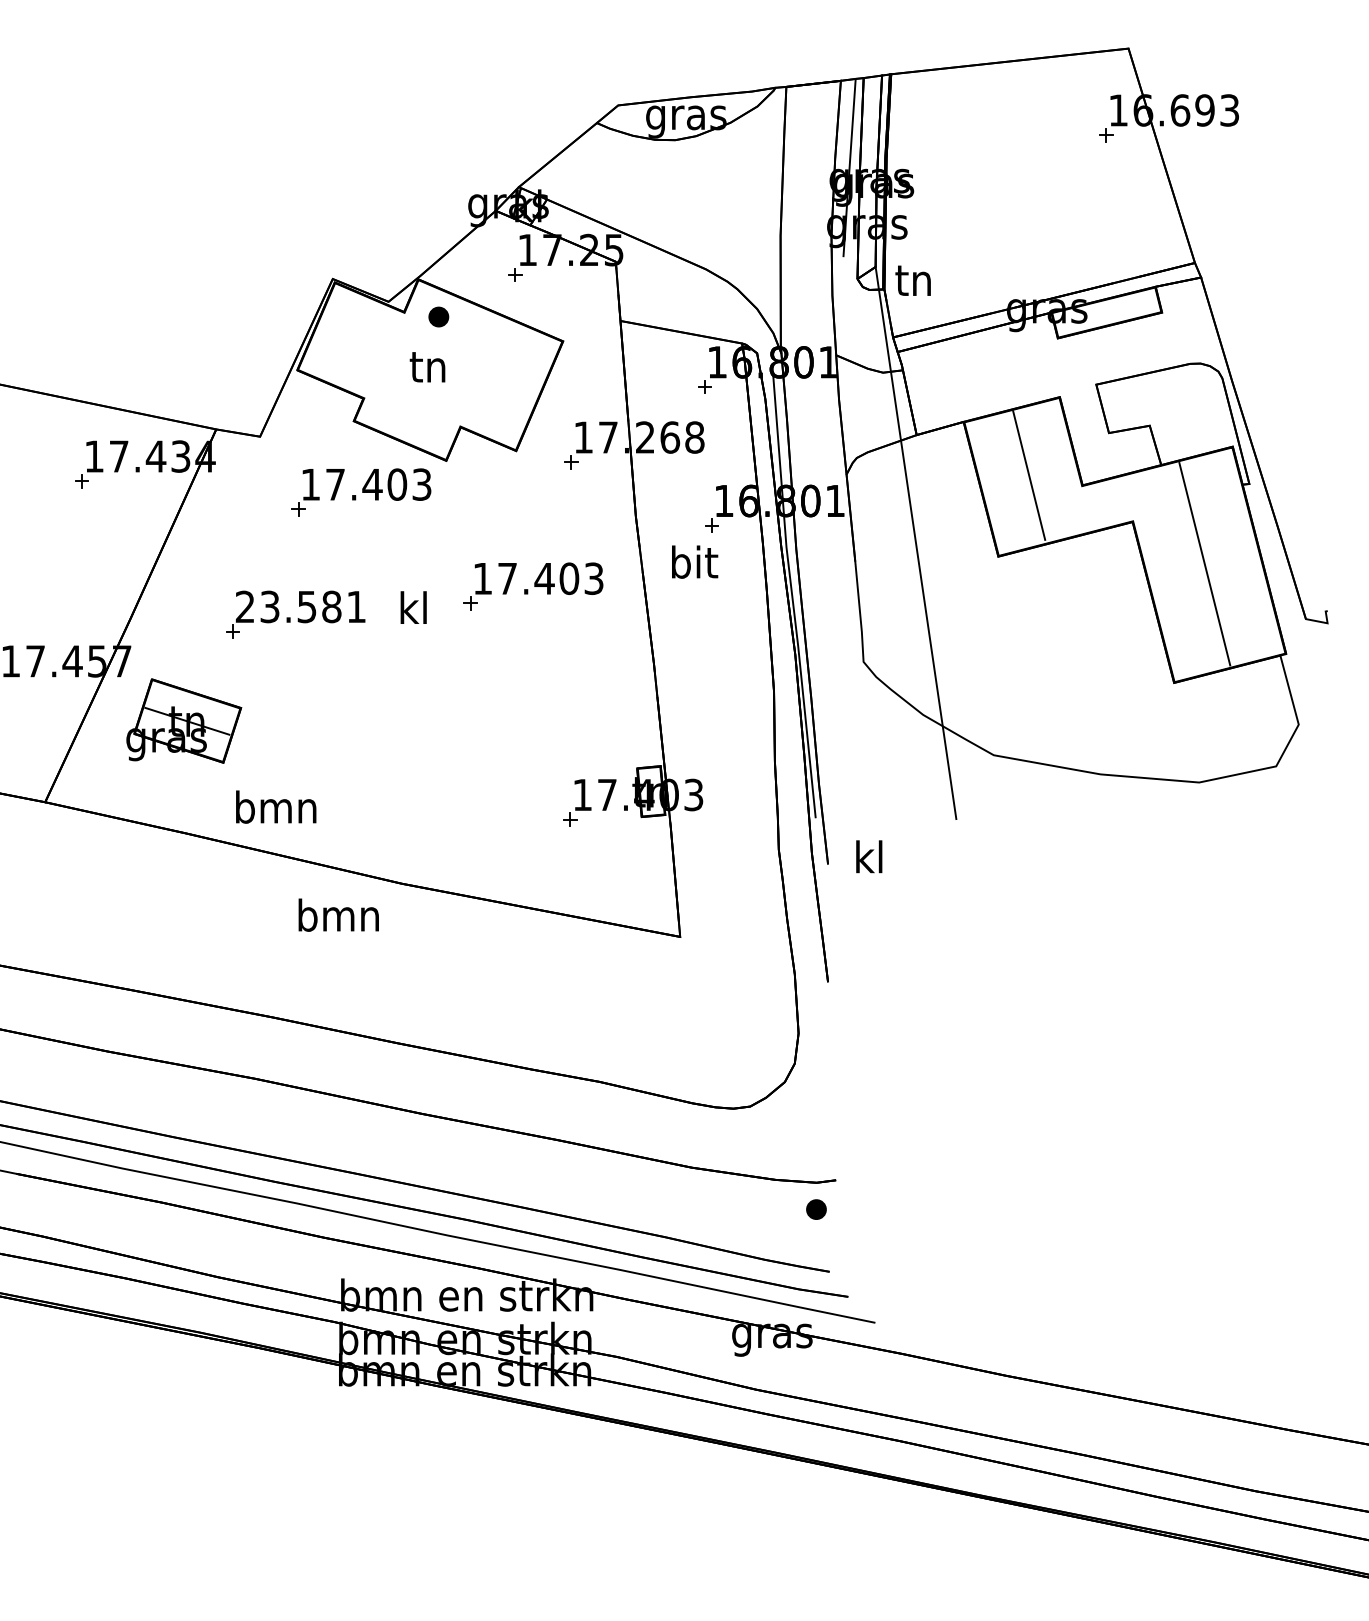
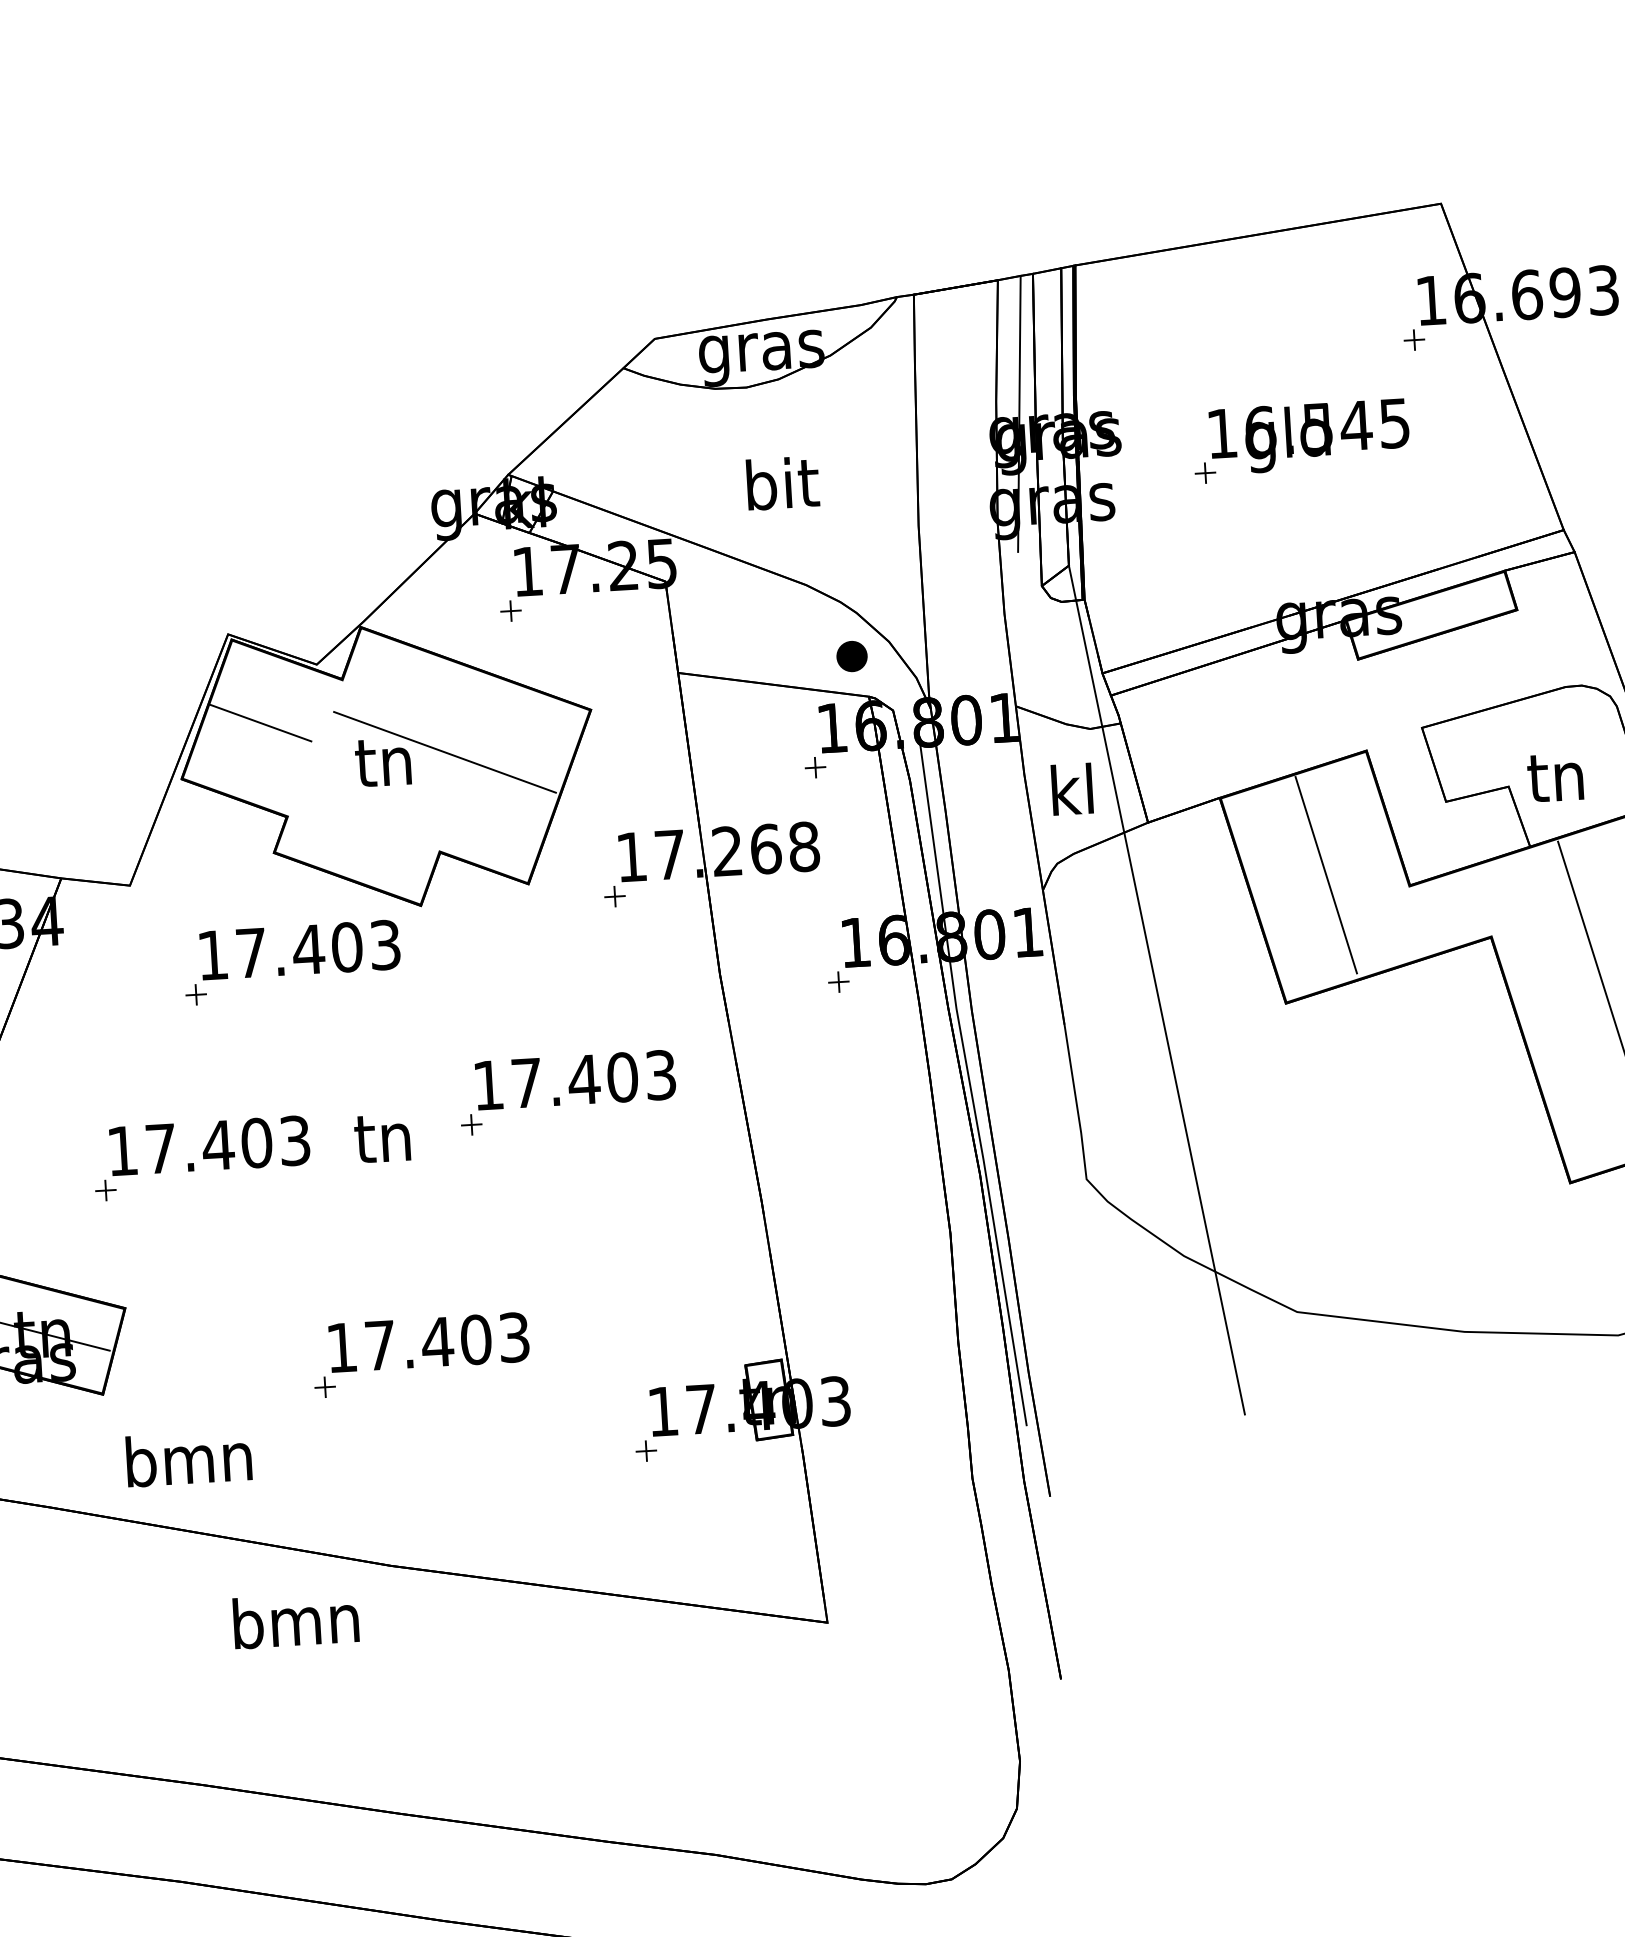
part: (1029, 195) -> (1300, 440), added
text: (912, 280) -> (1554, 777), moved
part: (438, 316) -> (851, 655), moved
line: (350, 336) -> (260, 721), added
line: (467, 362) -> (444, 751), added
text: (695, 561) -> (783, 482), moved
text: (300, 606) -> (208, 1145), 23.581 -> 17.403
text: (412, 607) -> (382, 1136), kl -> tn
part: (429, 749) -> (421, 1355), added
text: (869, 856) -> (1072, 788), moved

